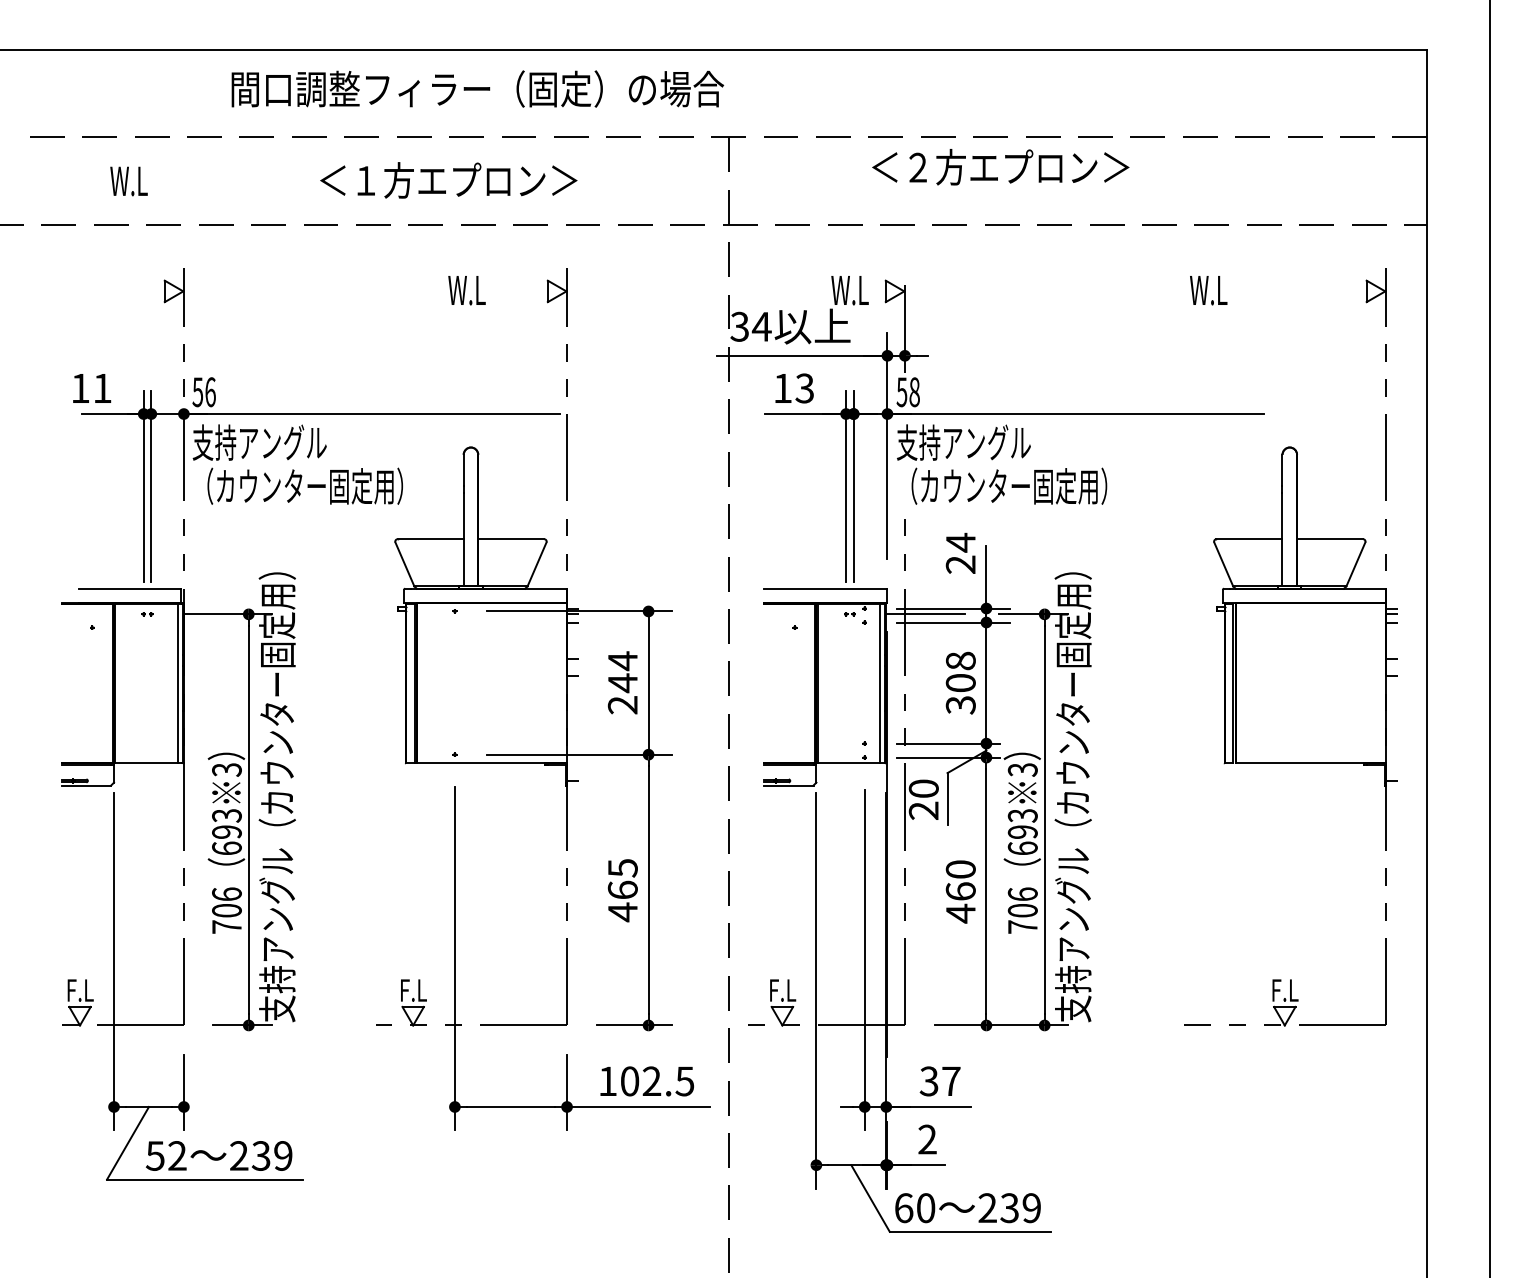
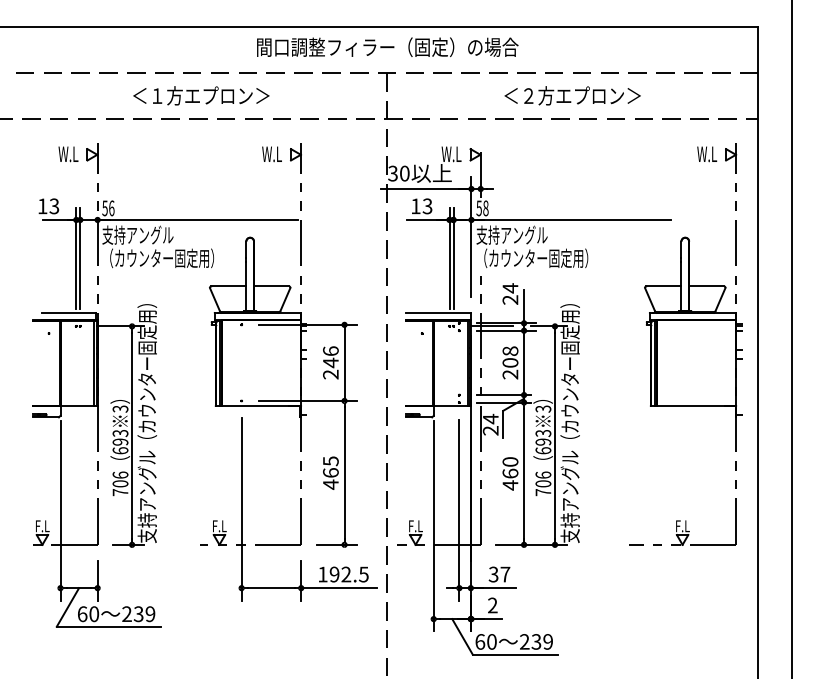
text: (477, 89) -> (387, 47), moved
text: (1000, 166) -> (572, 95), moved
text: (449, 179) -> (201, 95), moved
text: (129, 181) -> (68, 154), moved
text: (465, 290) -> (271, 154), moved
text: (1209, 290) -> (707, 154), moved
text: (761, 326) -> (404, 173), 34 -> 30
text: (102, 388) -> (54, 206), 11 -> 13
text: (622, 661) -> (330, 351), 244 -> 246
text: (960, 704) -> (510, 374), 308 -> 208
text: (923, 787) -> (490, 418), 20 -> 24
text: (629, 1081) -> (334, 574), 102.5 -> 192.5
text: (166, 1156) -> (88, 614), 52 -> 60

